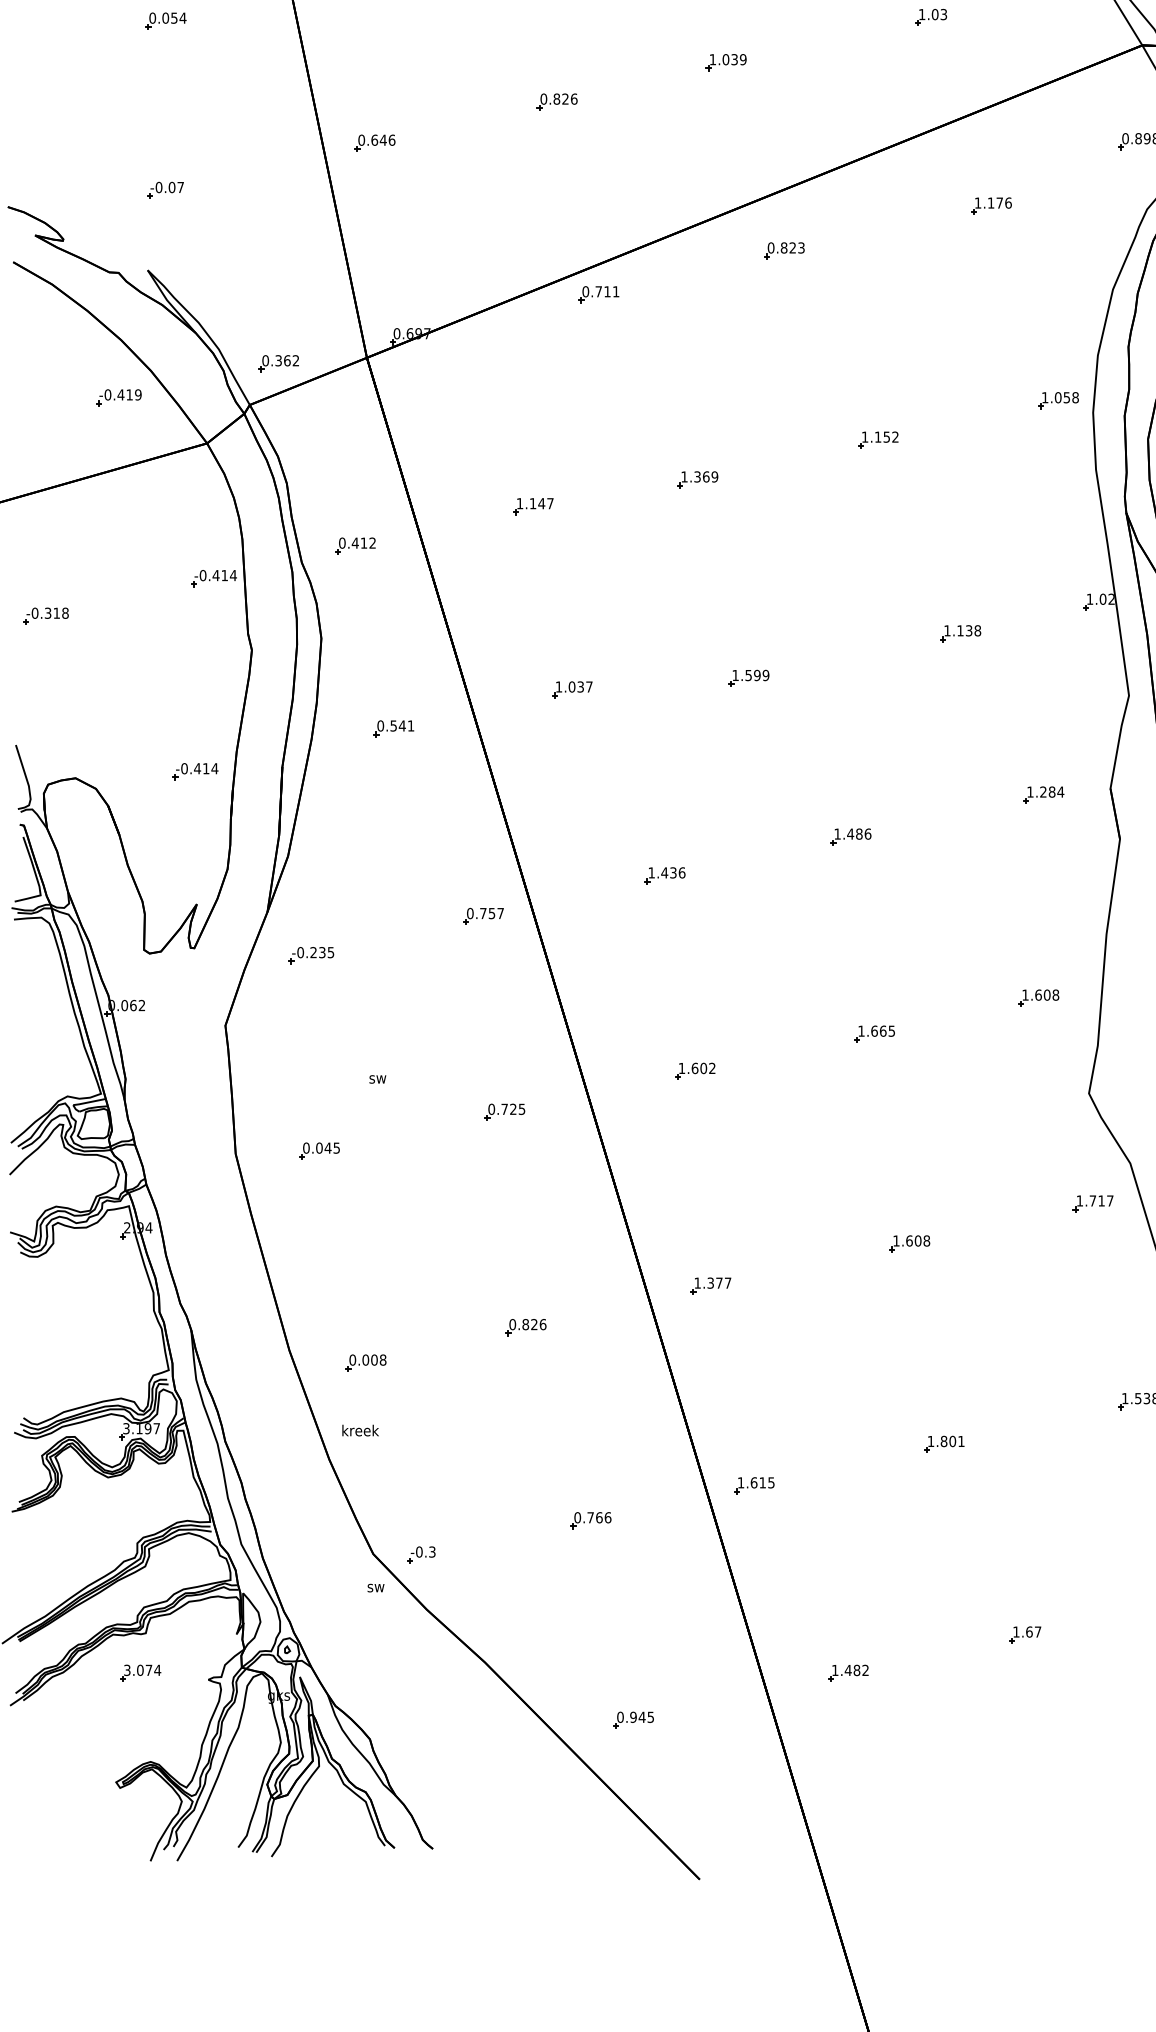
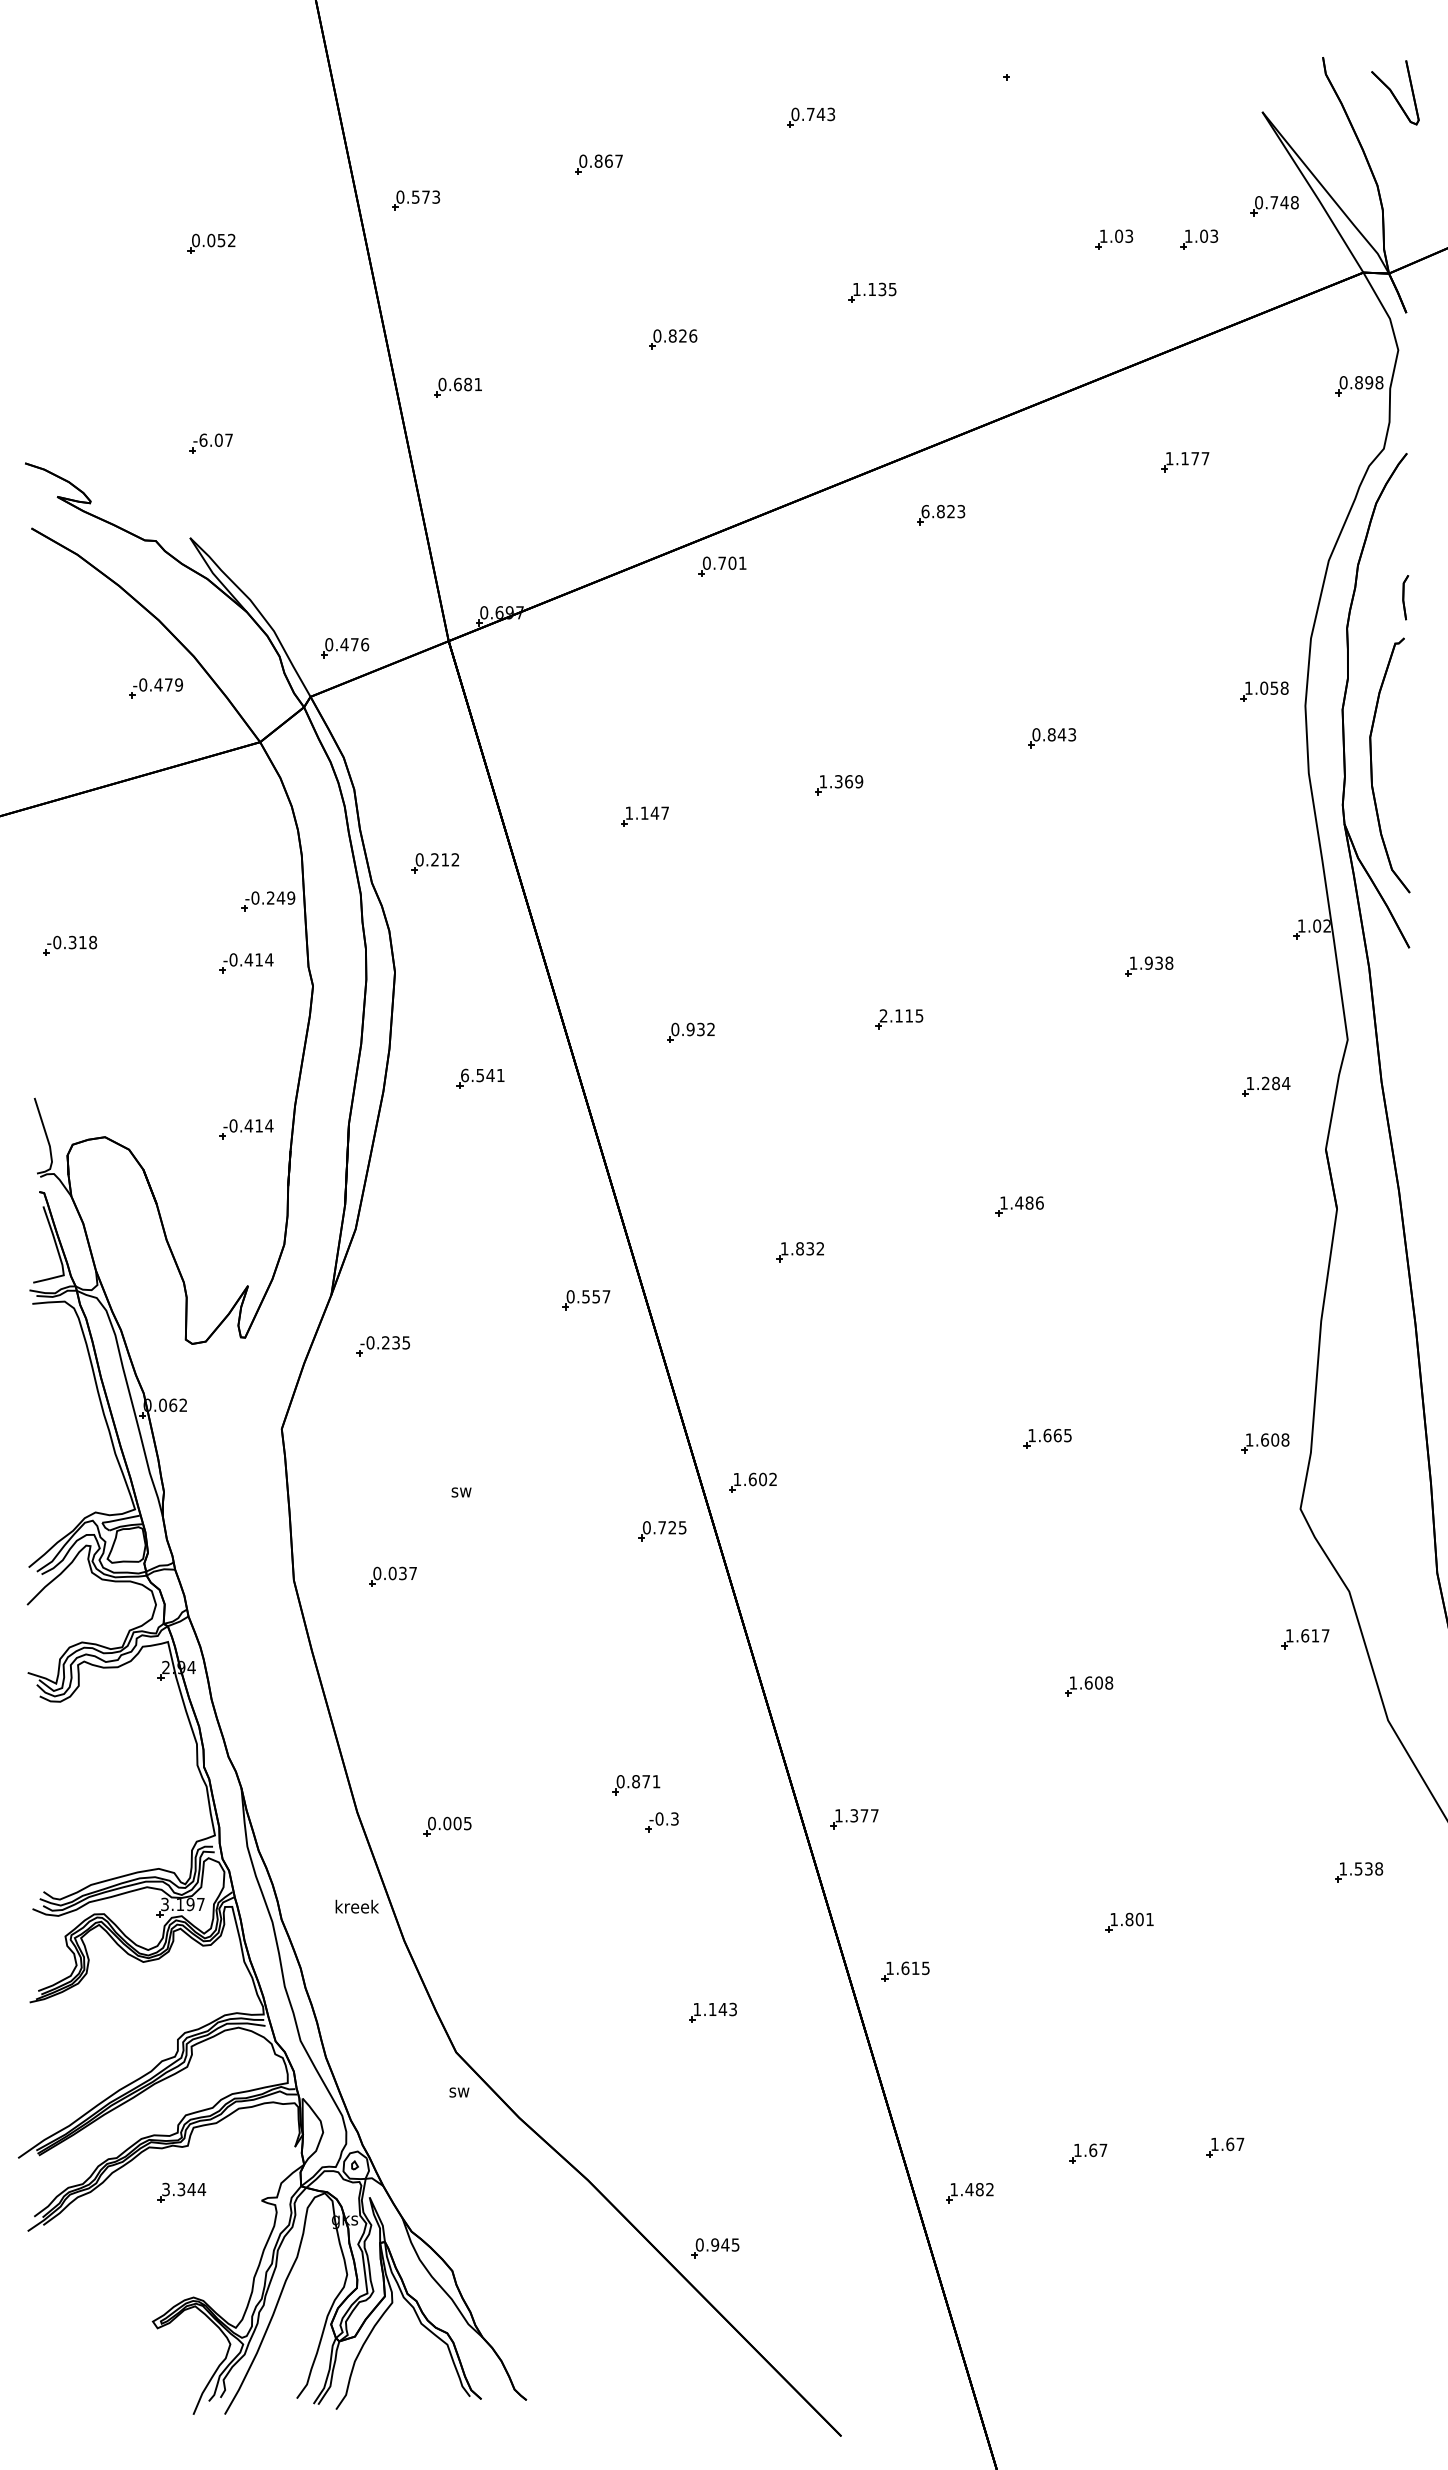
text: (182, 17) -> (231, 239), 0.054 -> 0.052
part: (1003, 17) -> (1199, 239), added
text: (734, 59) -> (882, 289), 1.039 -> 1.135
text: (387, 140) -> (472, 384), 0.646 -> 0.681
text: (159, 186) -> (203, 439), -0.07 -> -6.07
text: (1008, 202) -> (1205, 458), 1.176 -> 1.177
text: (771, 247) -> (925, 511), 0.823 -> 6.823
text: (607, 291) -> (732, 562), 0.711 -> 0.701
text: (287, 360) -> (354, 644), 0.362 -> 0.476
text: (129, 394) -> (168, 684), -0.419 -> -0.479
text: (880, 436) -> (1054, 734), 1.152 -> 0.843
text: (354, 542) -> (434, 859), 0.412 -> 0.212
text: (224, 575) -> (280, 897), -0.414 -> -0.249
text: (960, 630) -> (1148, 962), 1.138 -> 1.938
part: (195, 631) -> (246, 963), added
text: (750, 675) -> (901, 1015), 1.599 -> 2.115
text: (573, 686) -> (692, 1029), 1.037 -> 0.932
text: (381, 725) -> (465, 1074), 0.541 -> 6.541
part: (1044, 794) -> (1266, 1086), moved
text: (672, 872) -> (809, 1248), 1.436 -> 1.832
text: (482, 913) -> (585, 1296), 0.757 -> 0.557
part: (1038, 998) -> (1265, 1443), moved
part: (694, 1070) -> (752, 1482), moved
part: (504, 1112) -> (662, 1531), moved
text: (331, 1148) -> (407, 1573), 0.045 -> 0.037
text: (1093, 1200) -> (1305, 1635), 1.717 -> 1.617
part: (710, 1286) -> (854, 1819), moved
text: (538, 1324) -> (651, 1781), 0.826 -> 0.871
text: (382, 1360) -> (467, 1823), 0.008 -> 0.005
text: (359, 1430) -> (356, 1906), moved
text: (593, 1517) -> (715, 2009), 0.766 -> 1.143
part: (421, 1555) -> (661, 1822), moved
part: (909, 1639) -> (1088, 2153), added
text: (144, 1670) -> (186, 2189), 3.074 -> 3.344
part: (848, 1673) -> (969, 2193), moved
part: (633, 1720) -> (715, 2248), moved

